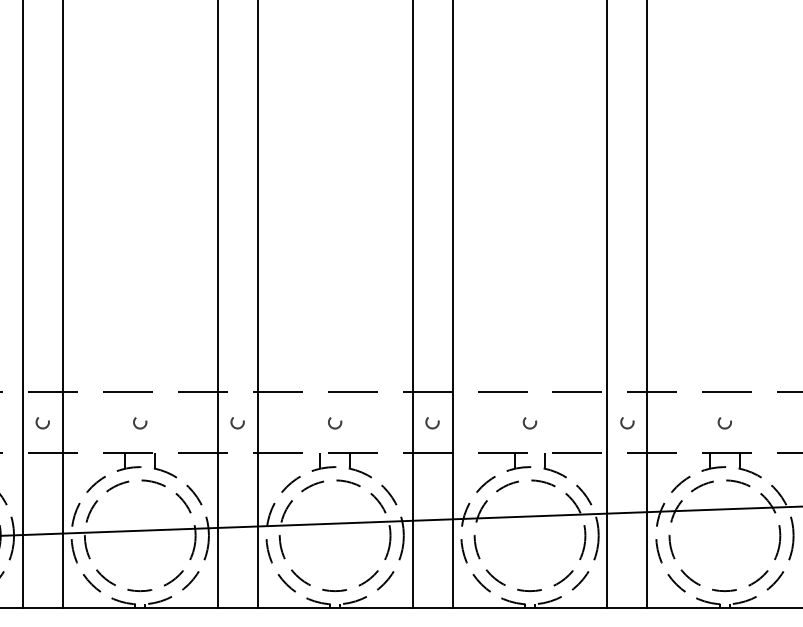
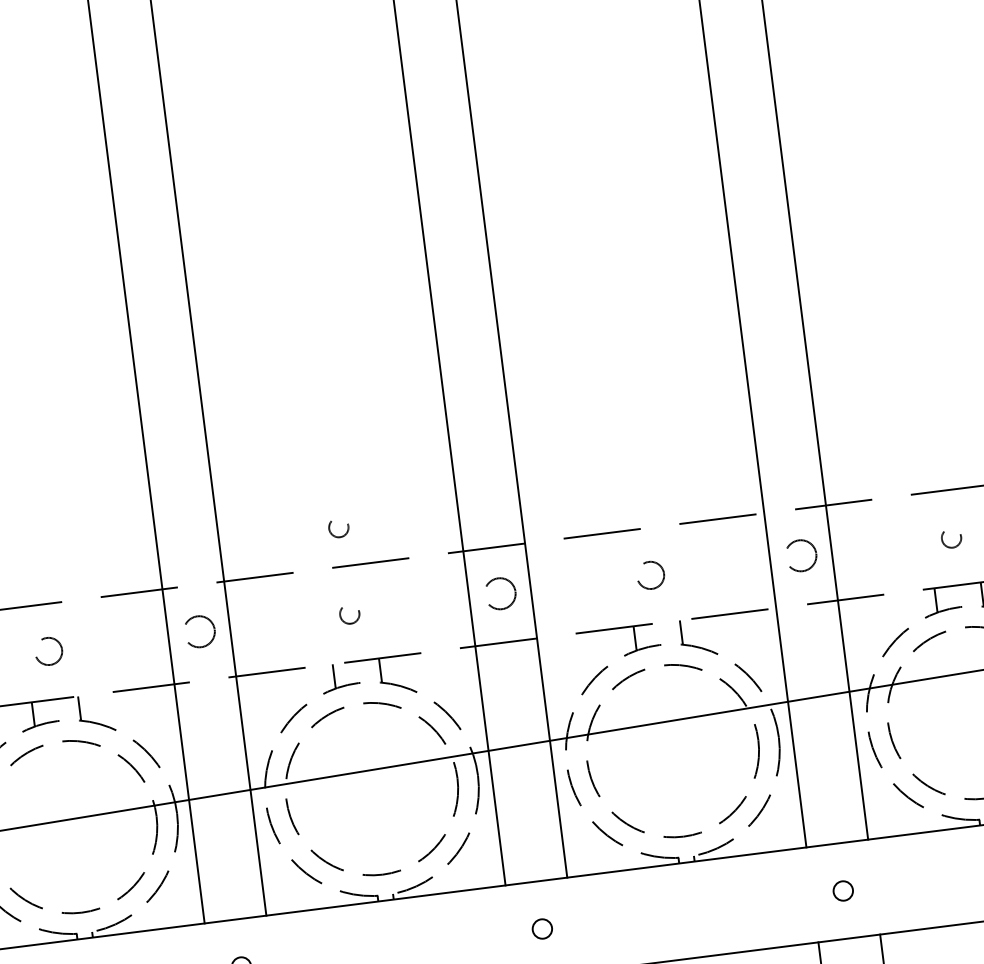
circle: (335, 367) -> (339, 529), added
circle: (140, 423) -> (49, 653), size x1.4
circle: (237, 423) -> (199, 634), size x1.6
circle: (432, 423) -> (500, 596), size x1.6
circle: (529, 423) -> (650, 577), size x1.4
circle: (627, 423) -> (801, 558), size x1.6

